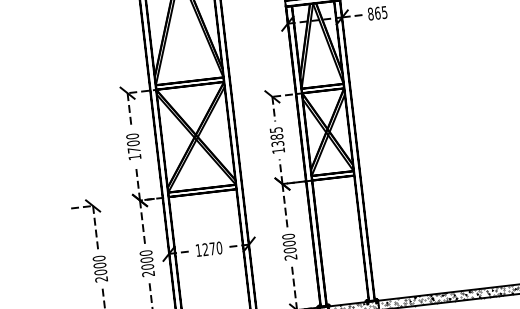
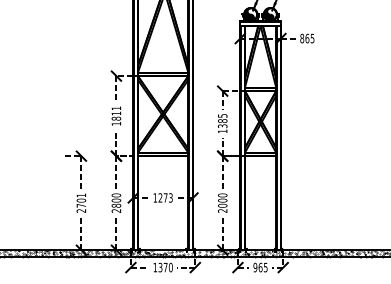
text: (133, 143) -> (116, 113), 1700 -> 1811
text: (218, 247) -> (170, 197), 1270 -> 1273
text: (100, 265) -> (81, 200), 2000 -> 2701
text: (147, 266) -> (116, 205), 2000 -> 2800

